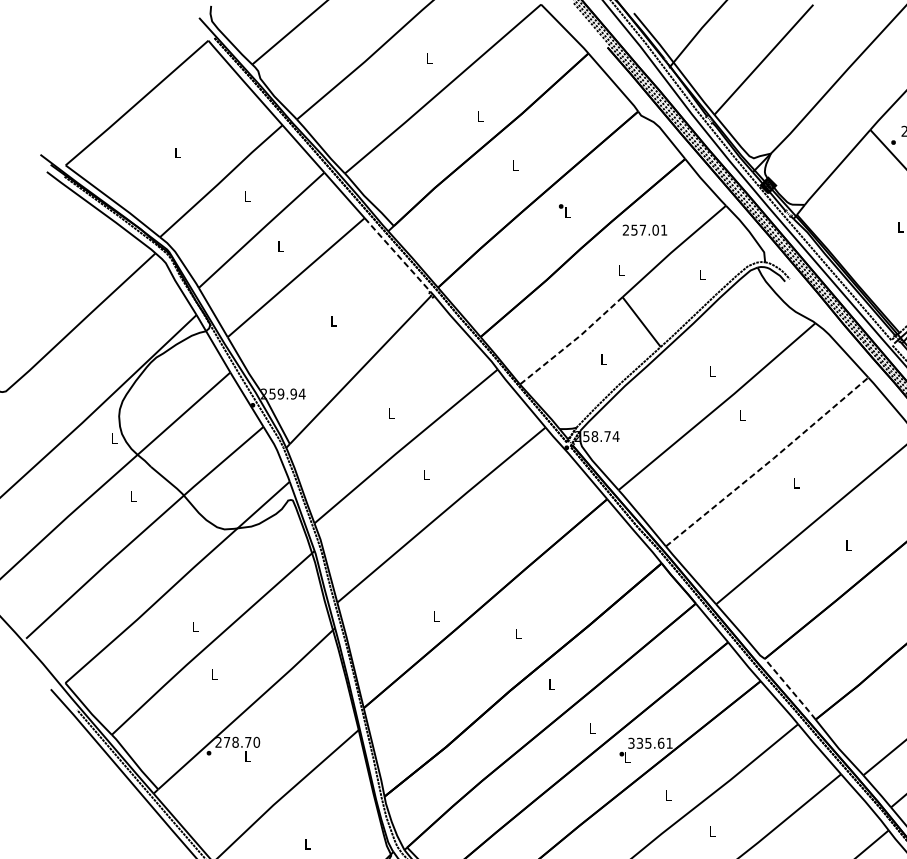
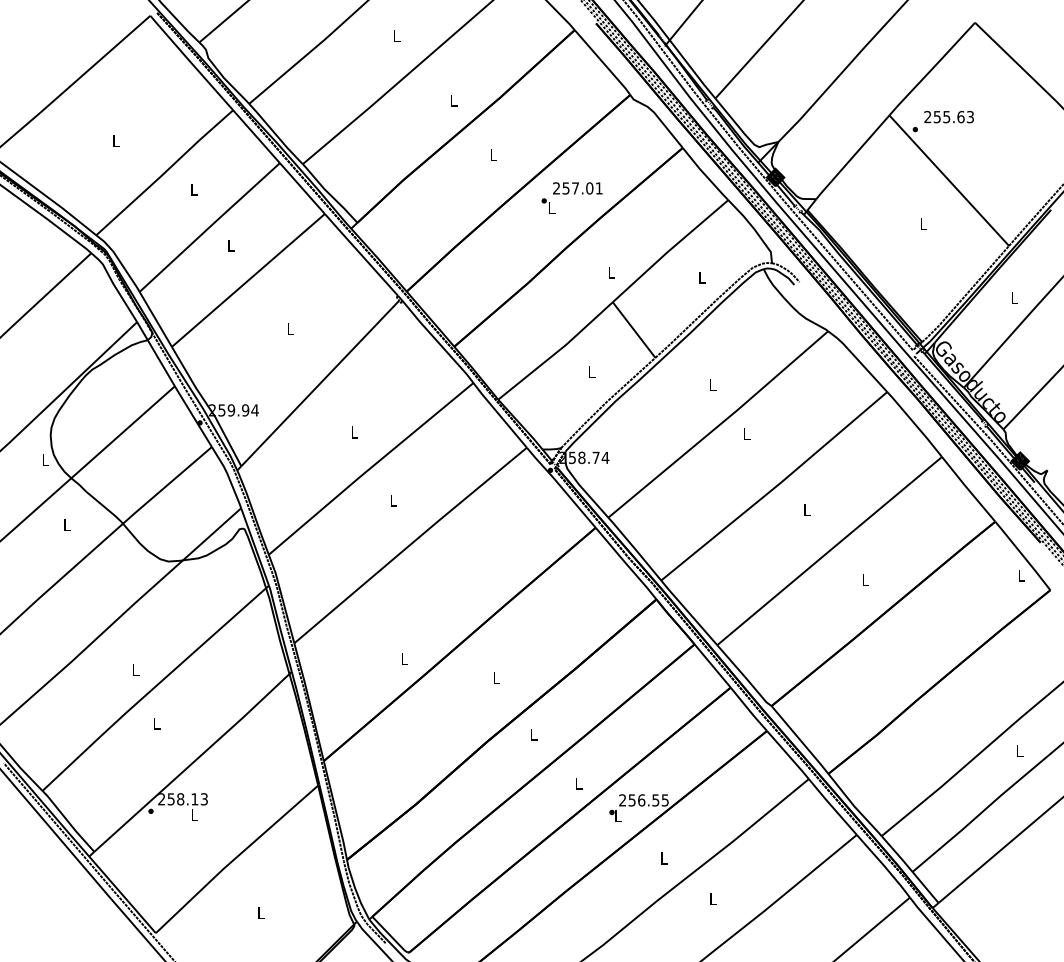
text: (644, 230) -> (577, 188), moved
line: (396, 254) -> (360, 254), dashed -> solid
line: (572, 342) -> (556, 352), dashed -> solid
line: (768, 462) -> (775, 486), dashed -> solid
line: (790, 689) -> (800, 740), dashed -> solid
text: (241, 742) -> (187, 799), 278.70 -> 258.13
text: (650, 743) -> (643, 800), 335.61 -> 256.55

